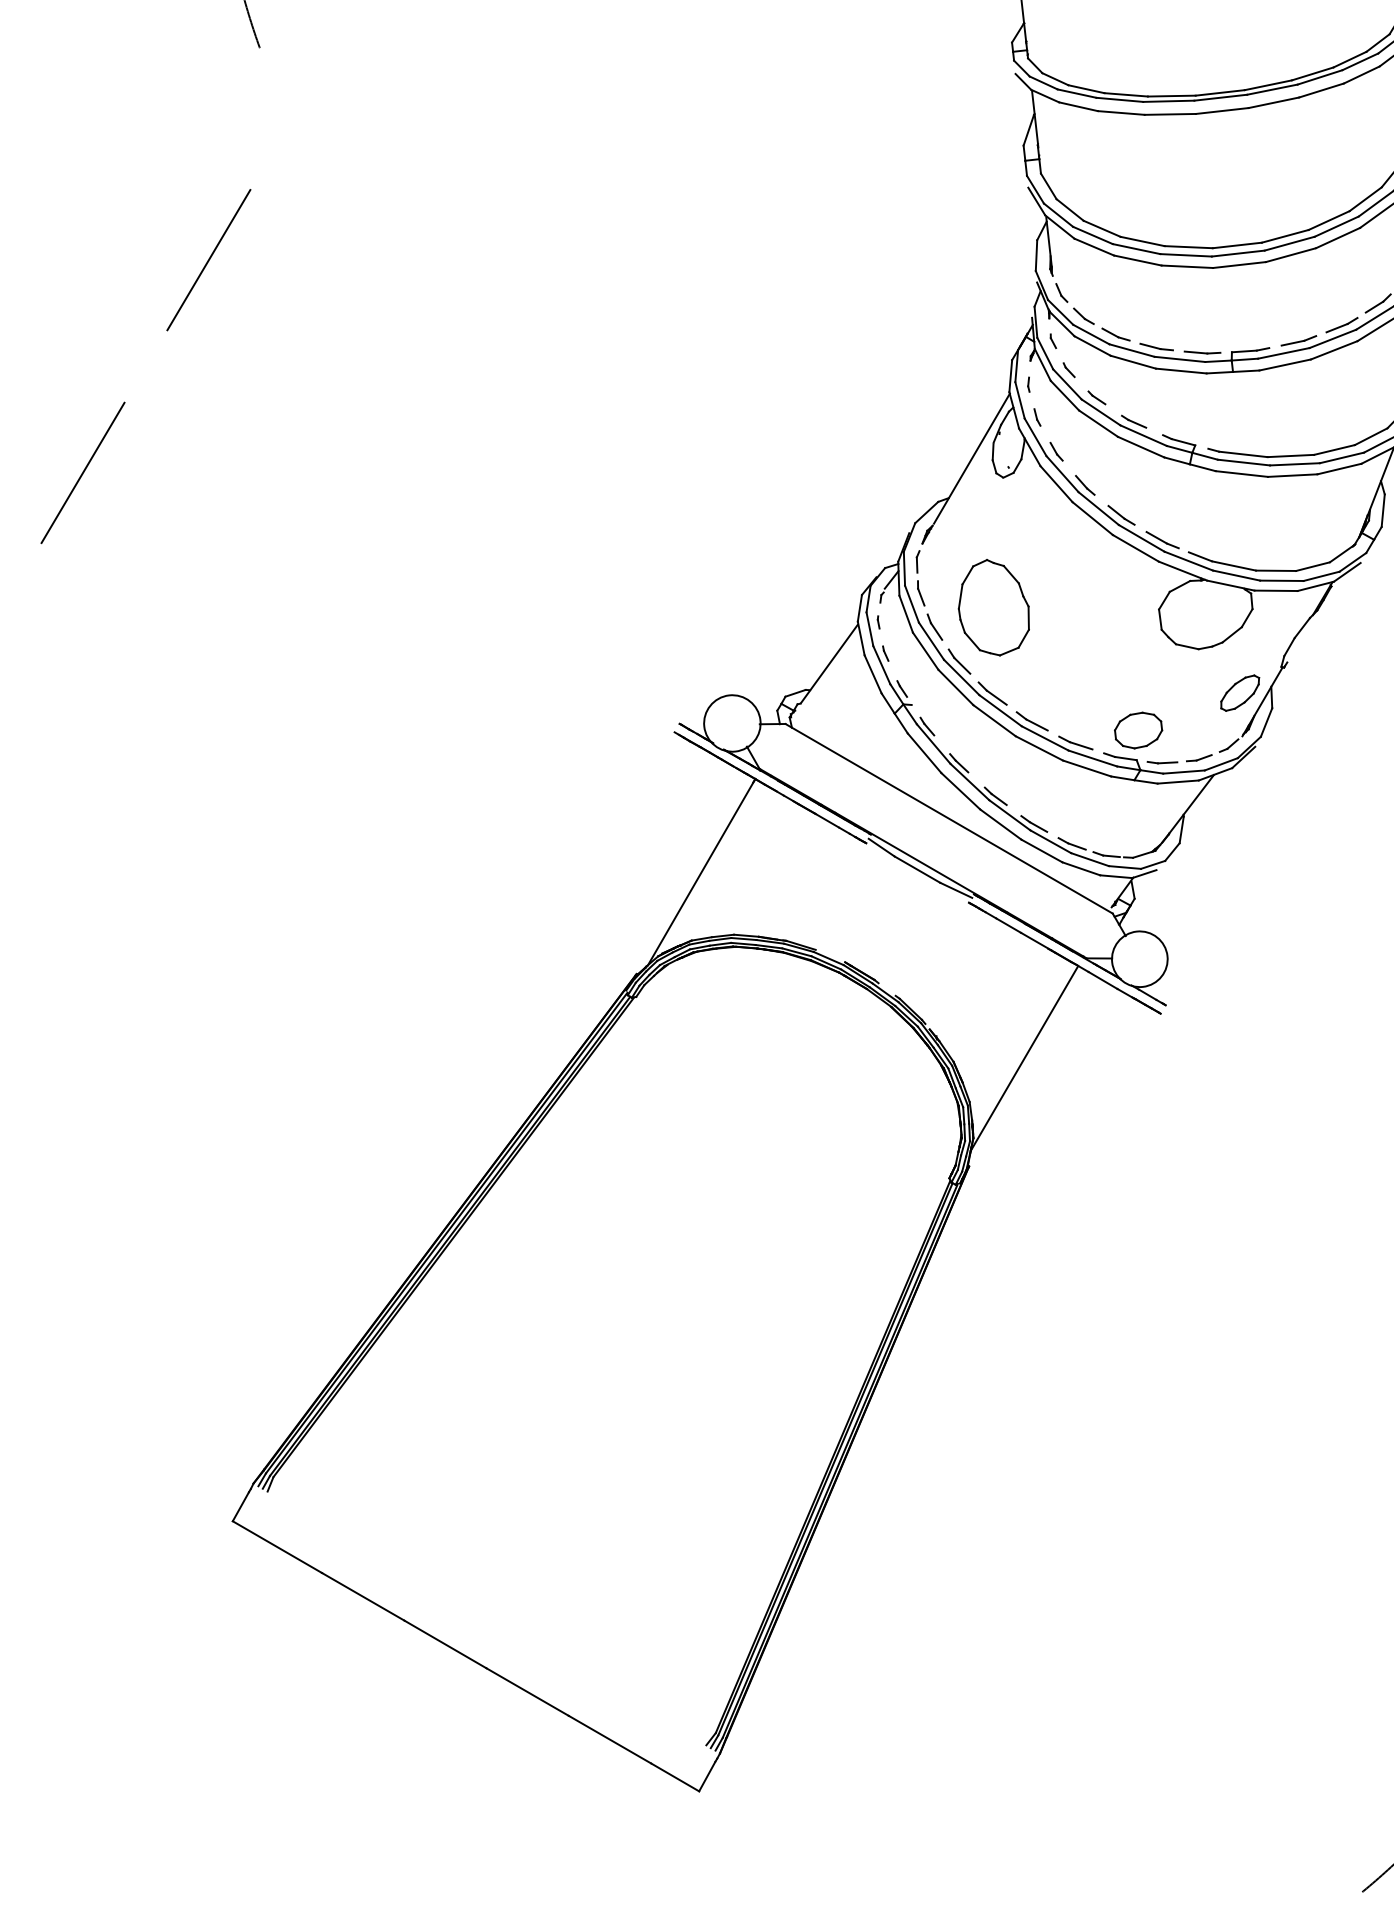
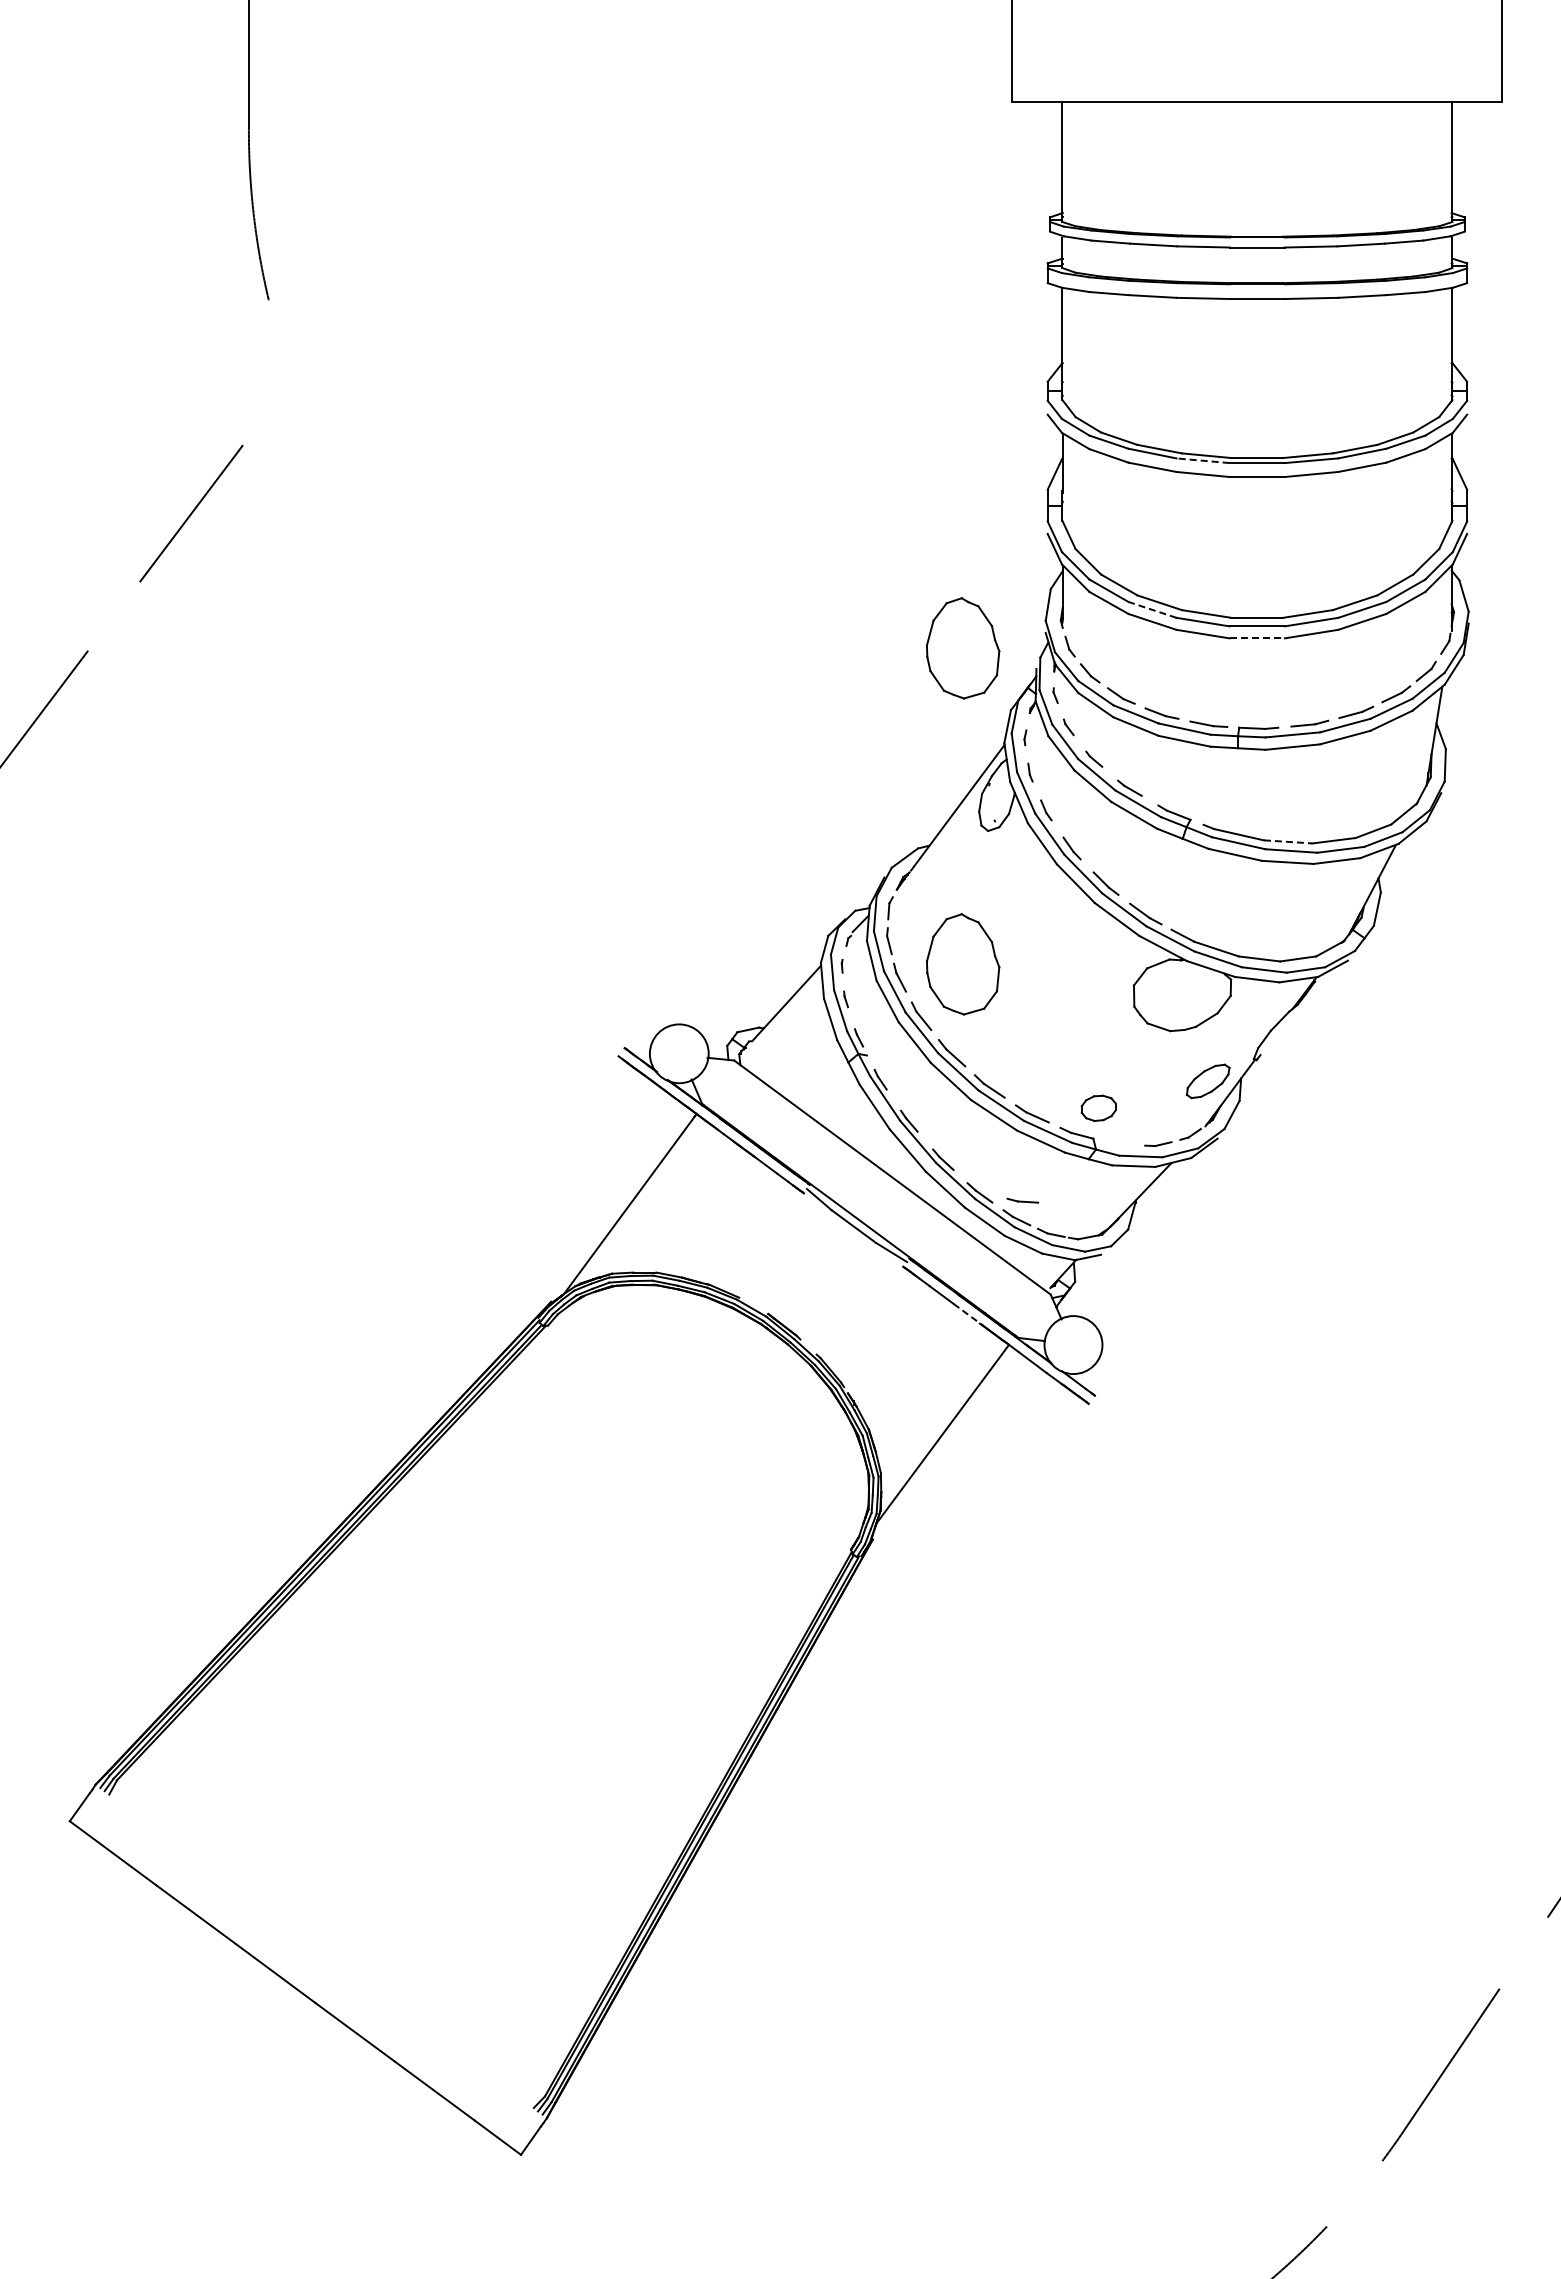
line: (1169, 101) -> (1203, 460), solid -> dashed
line: (1136, 248) -> (1152, 609), solid -> dashed
line: (1239, 265) -> (1257, 638), solid -> dashed
part: (960, 306) -> (963, 648), added
line: (1291, 455) -> (1288, 841), solid -> dashed
part: (1138, 730) -> (1098, 1108), size x0.7
part: (1162, 761) -> (1022, 1200), moved
line: (1036, 942) -> (968, 1315), solid -> dashed

